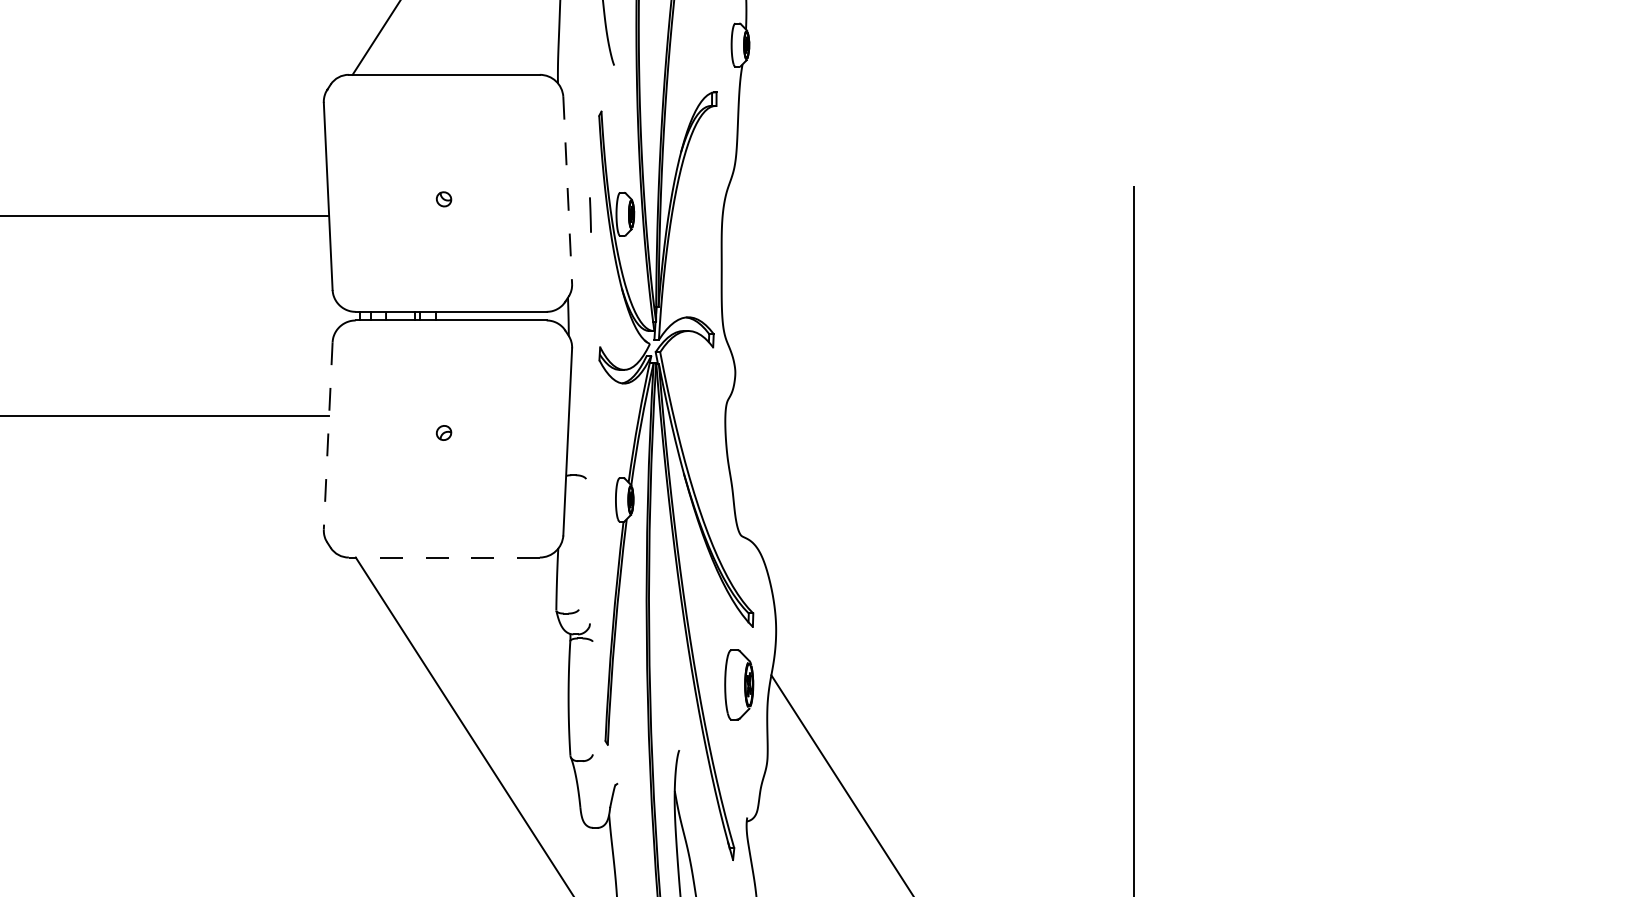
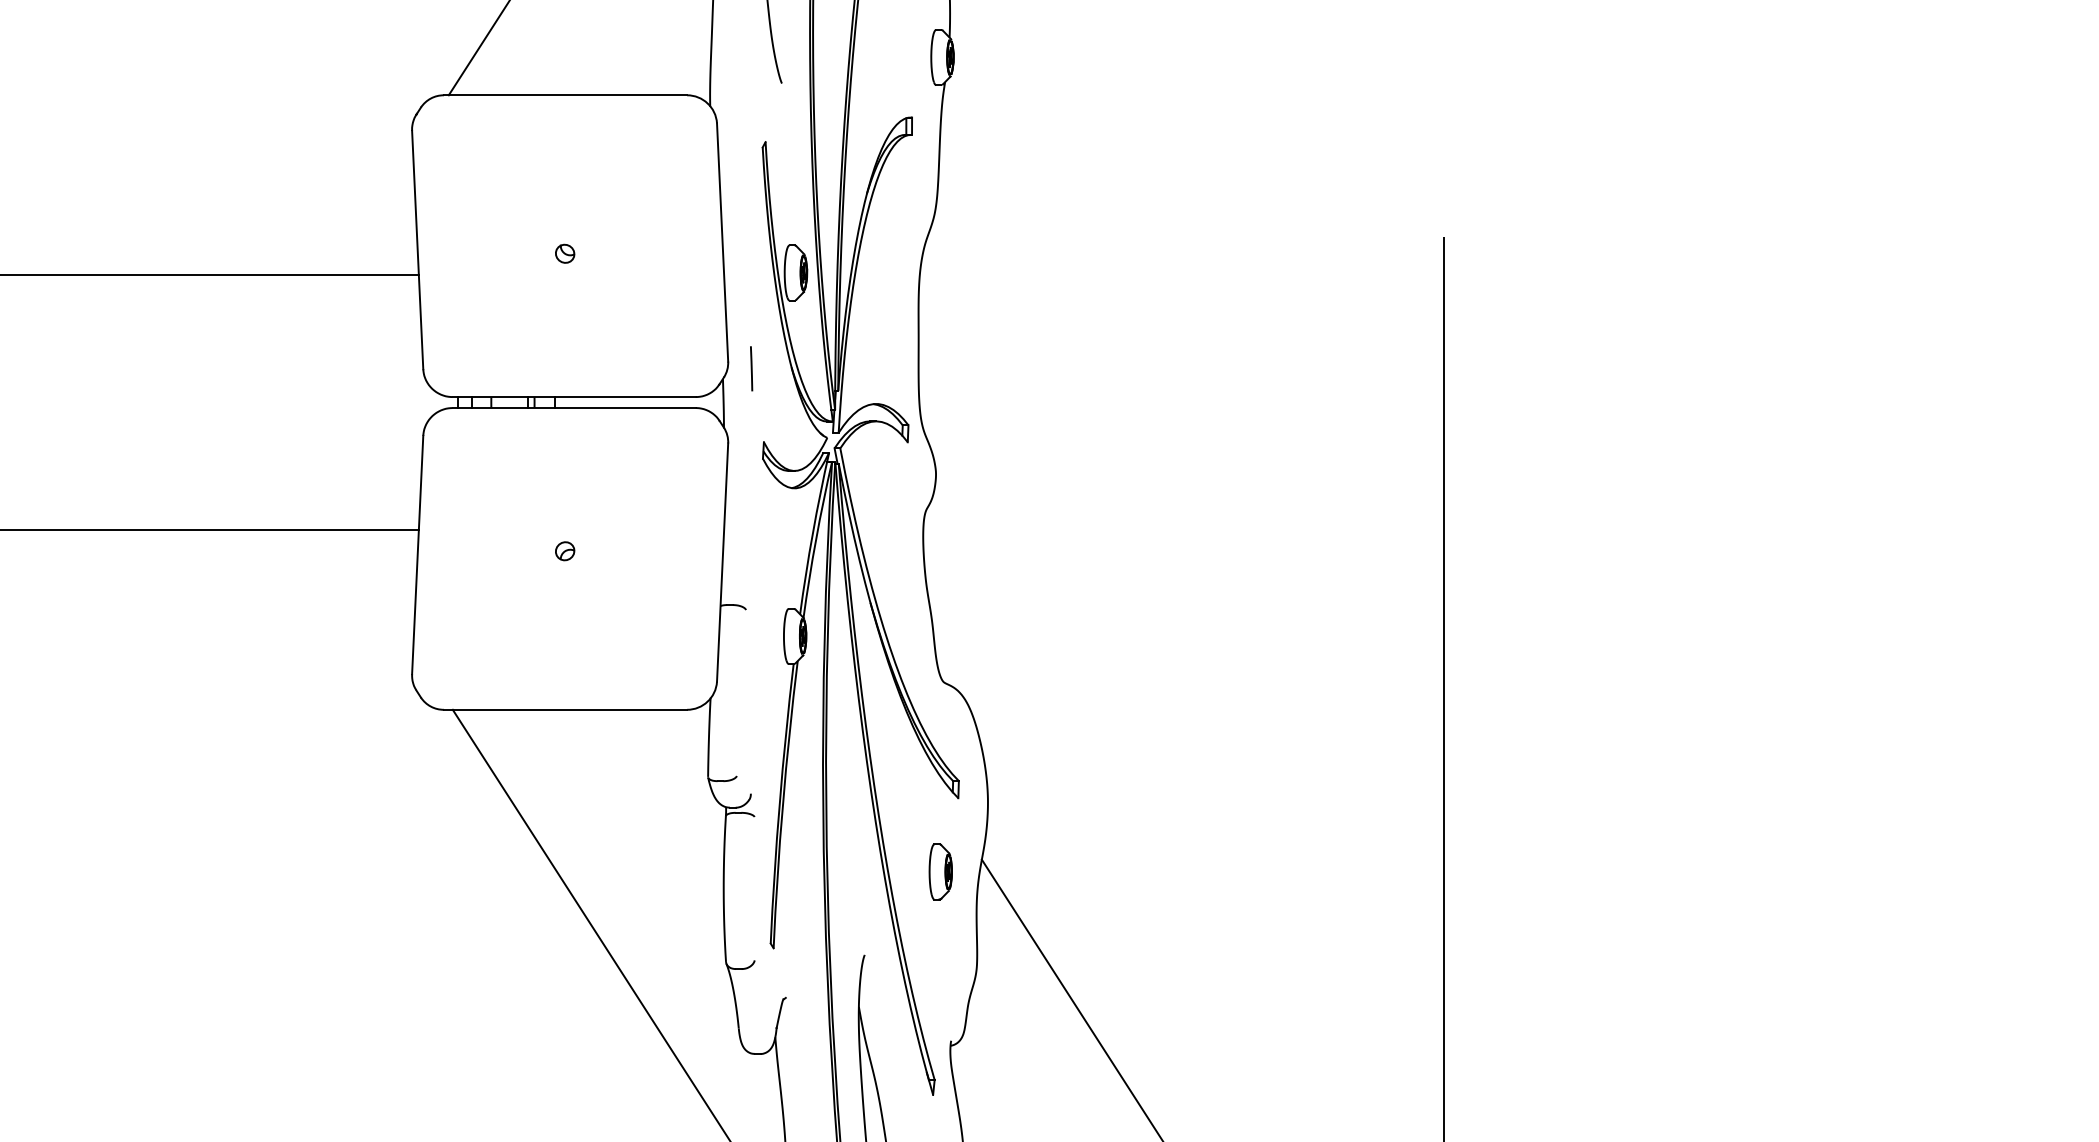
line: (567, 190) -> (722, 242), dashed -> solid
line: (590, 214) -> (751, 368), moved
line: (328, 436) -> (417, 555), dashed -> solid
line: (444, 557) -> (565, 709), dashed -> solid
part: (738, 684) -> (940, 871), size x0.62

